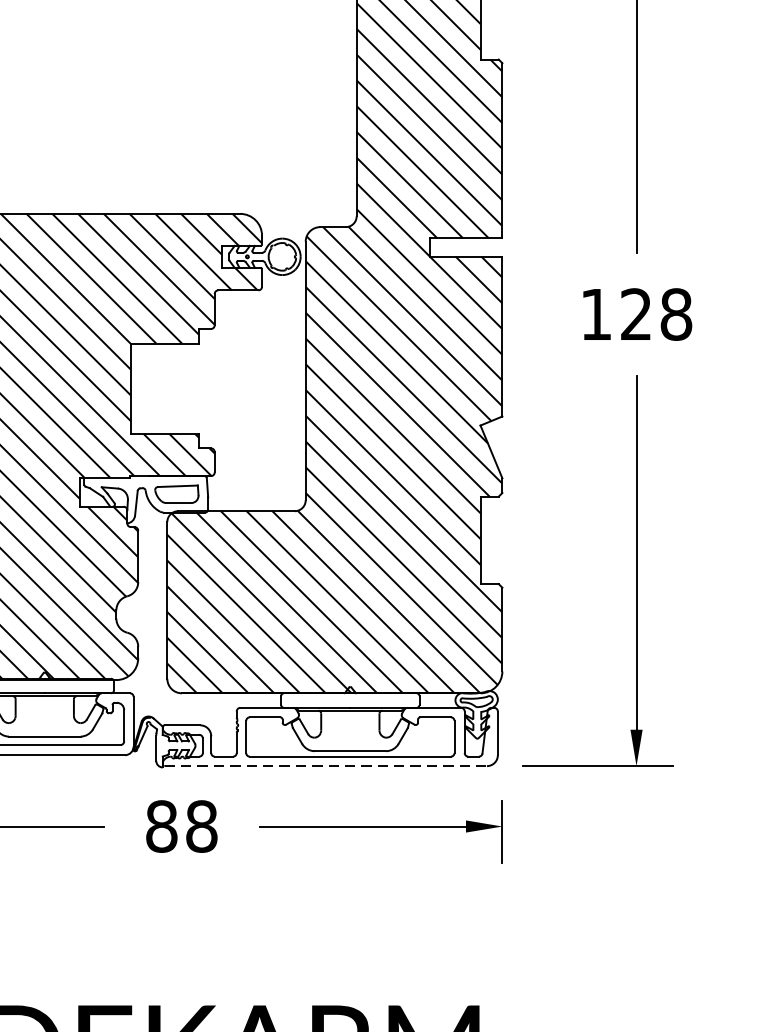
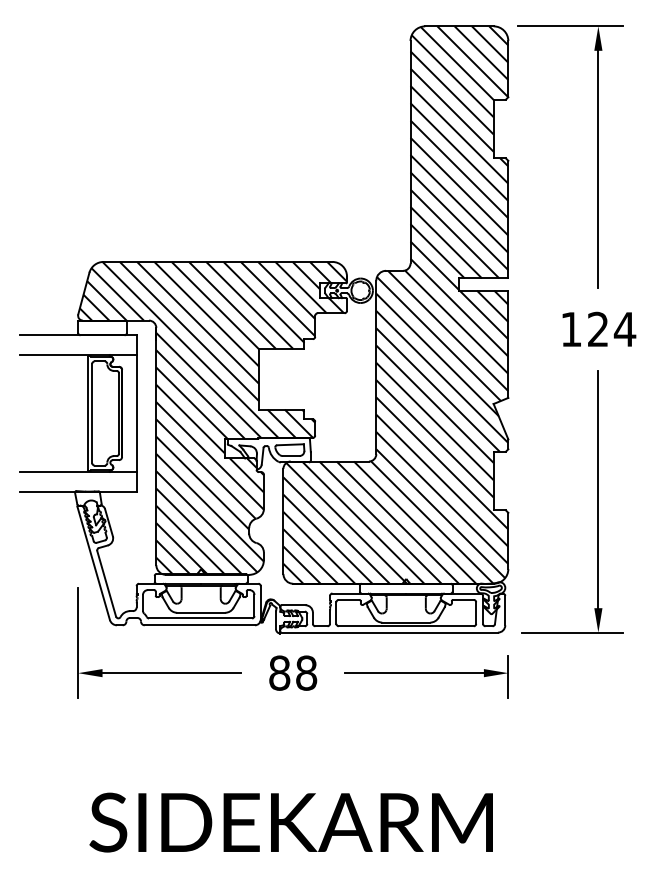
text: (675, 314) -> (624, 329), 128 -> 124
line: (326, 765) -> (390, 632), dashed -> solid

